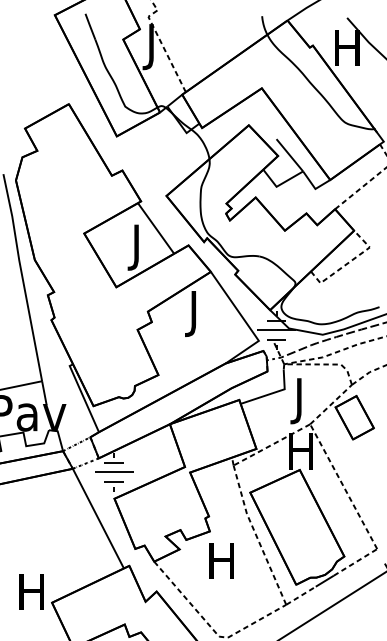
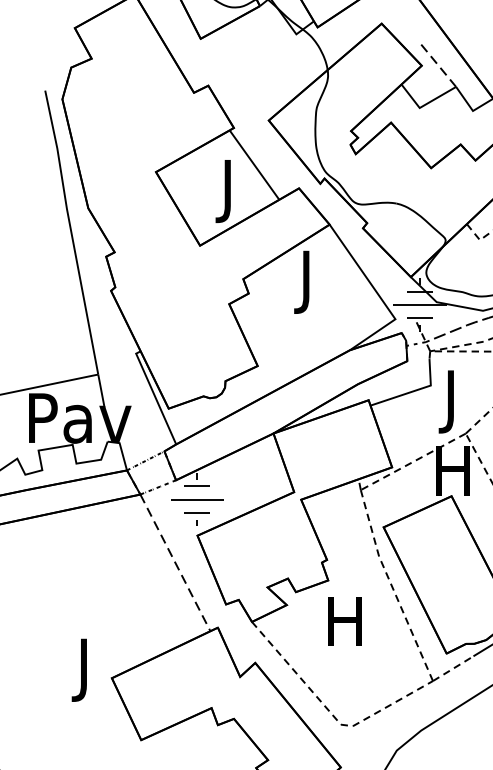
line: (289, 155) -> (437, 65), solid -> dashed
line: (98, 519) -> (175, 564), solid -> dashed
text: (31, 596) -> (83, 669), H -> J

